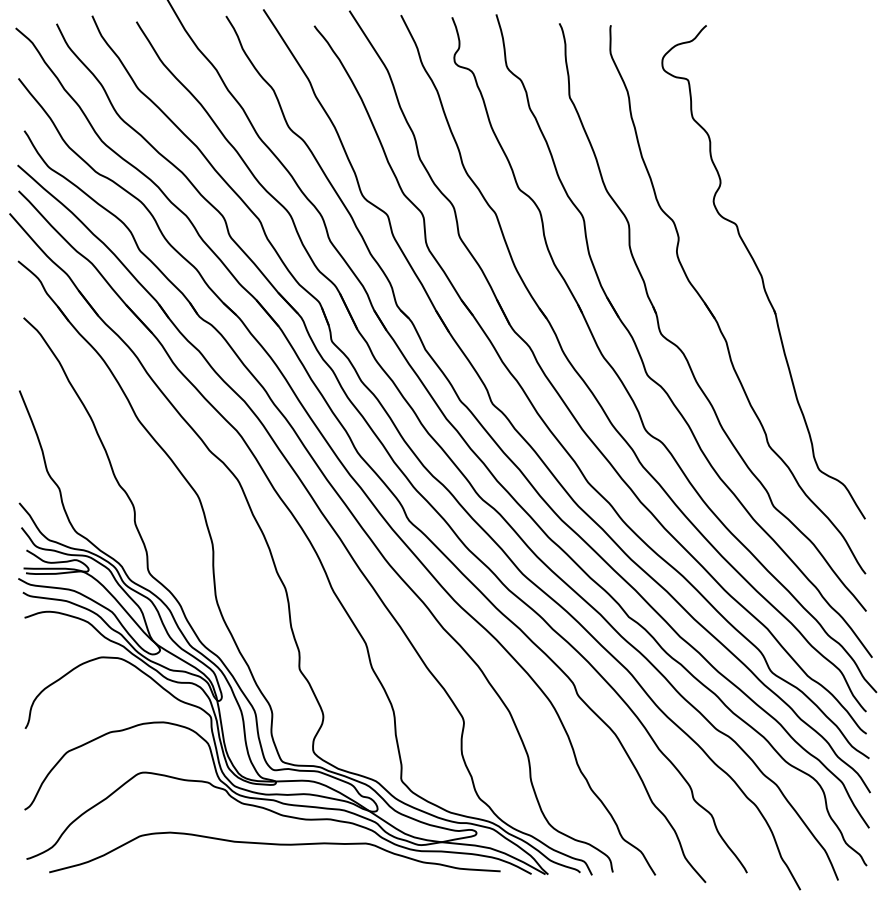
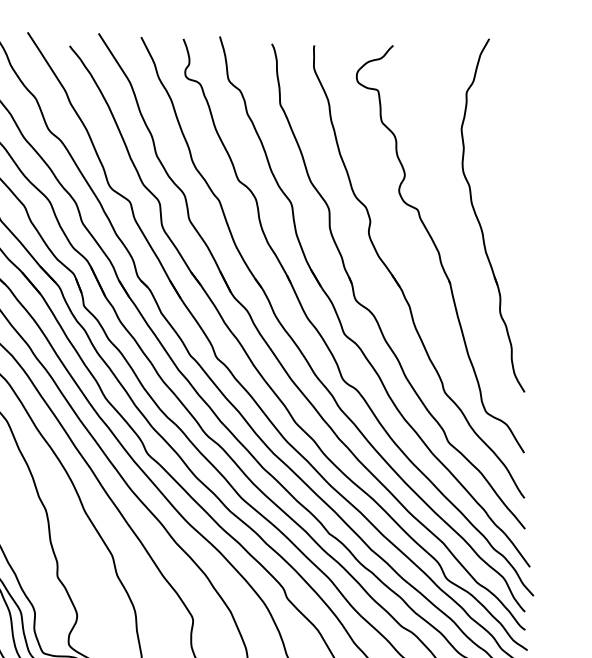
part: (810, 236) -> (479, 219), added

